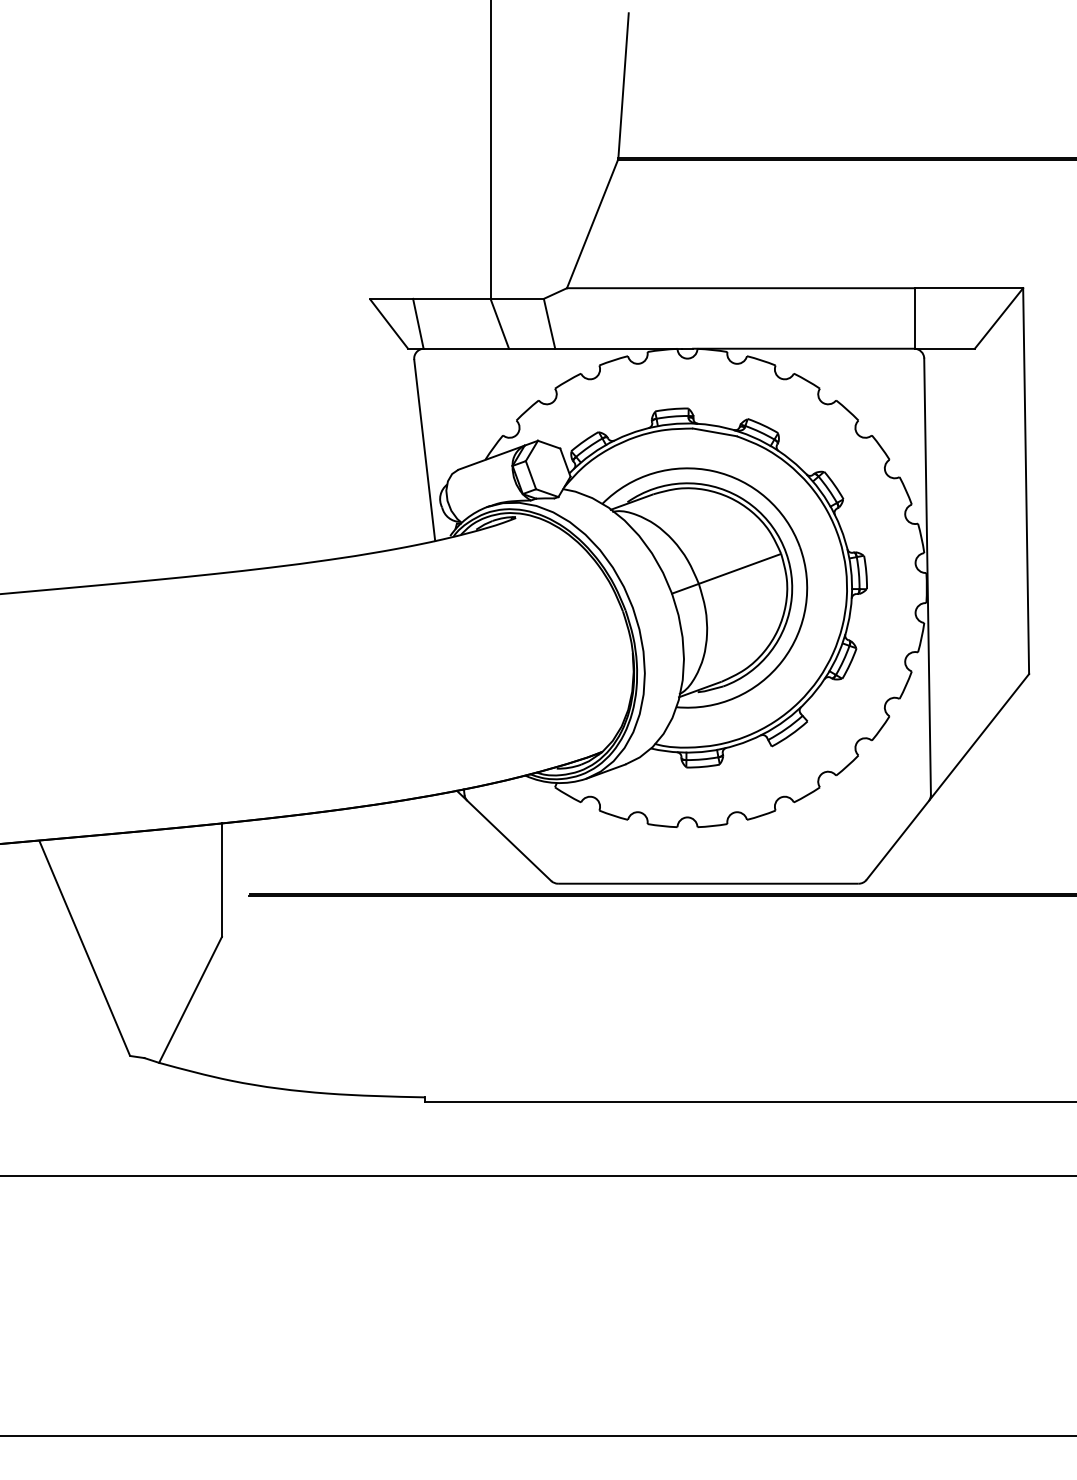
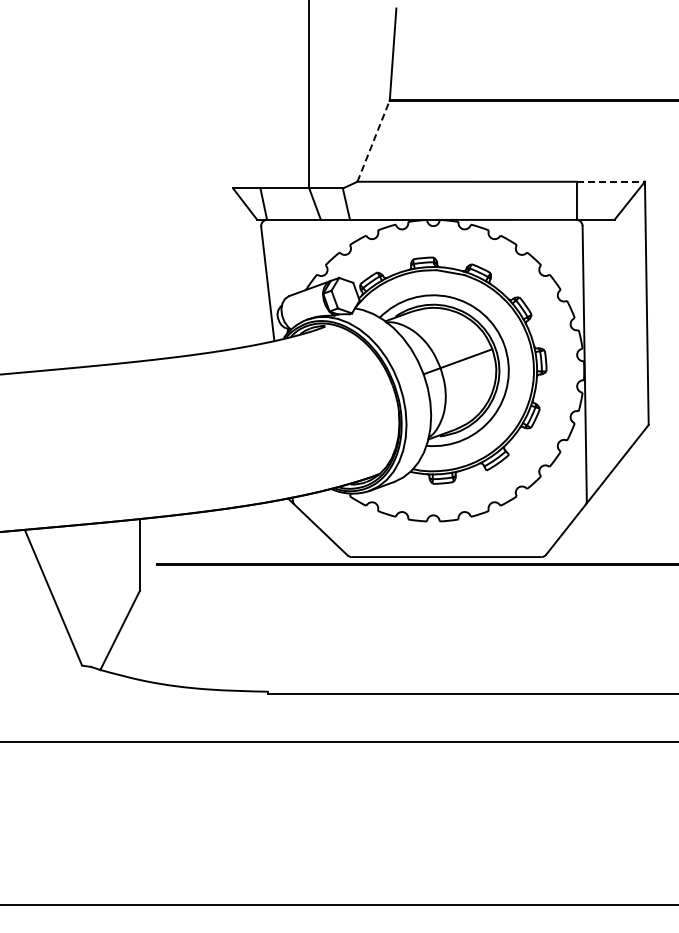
line: (592, 224) -> (373, 141), solid -> dashed
line: (970, 287) -> (611, 181), solid -> dashed

